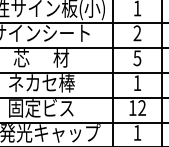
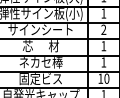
text: (136, 58) -> (103, 46), 5 -> 1
text: (141, 107) -> (106, 78), 12 -> 10

